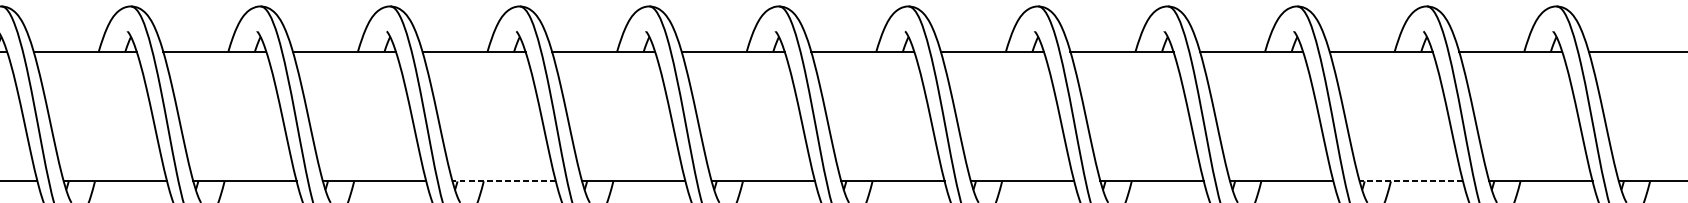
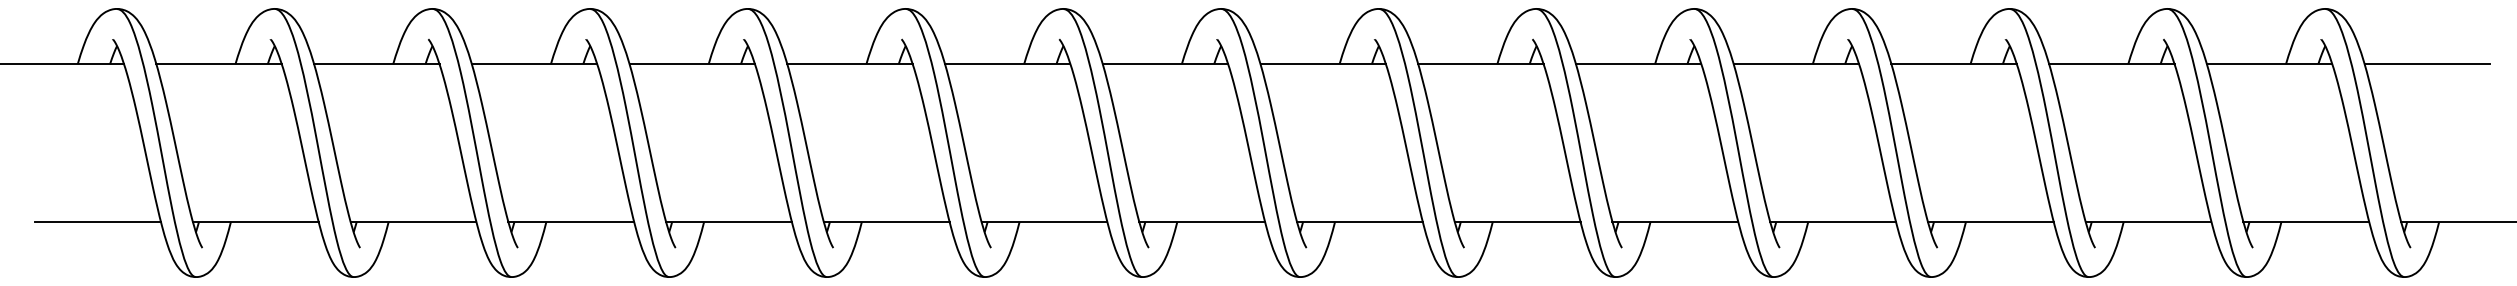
line: (504, 181) -> (1044, 221), dashed -> solid
line: (1411, 181) -> (2148, 221), dashed -> solid

